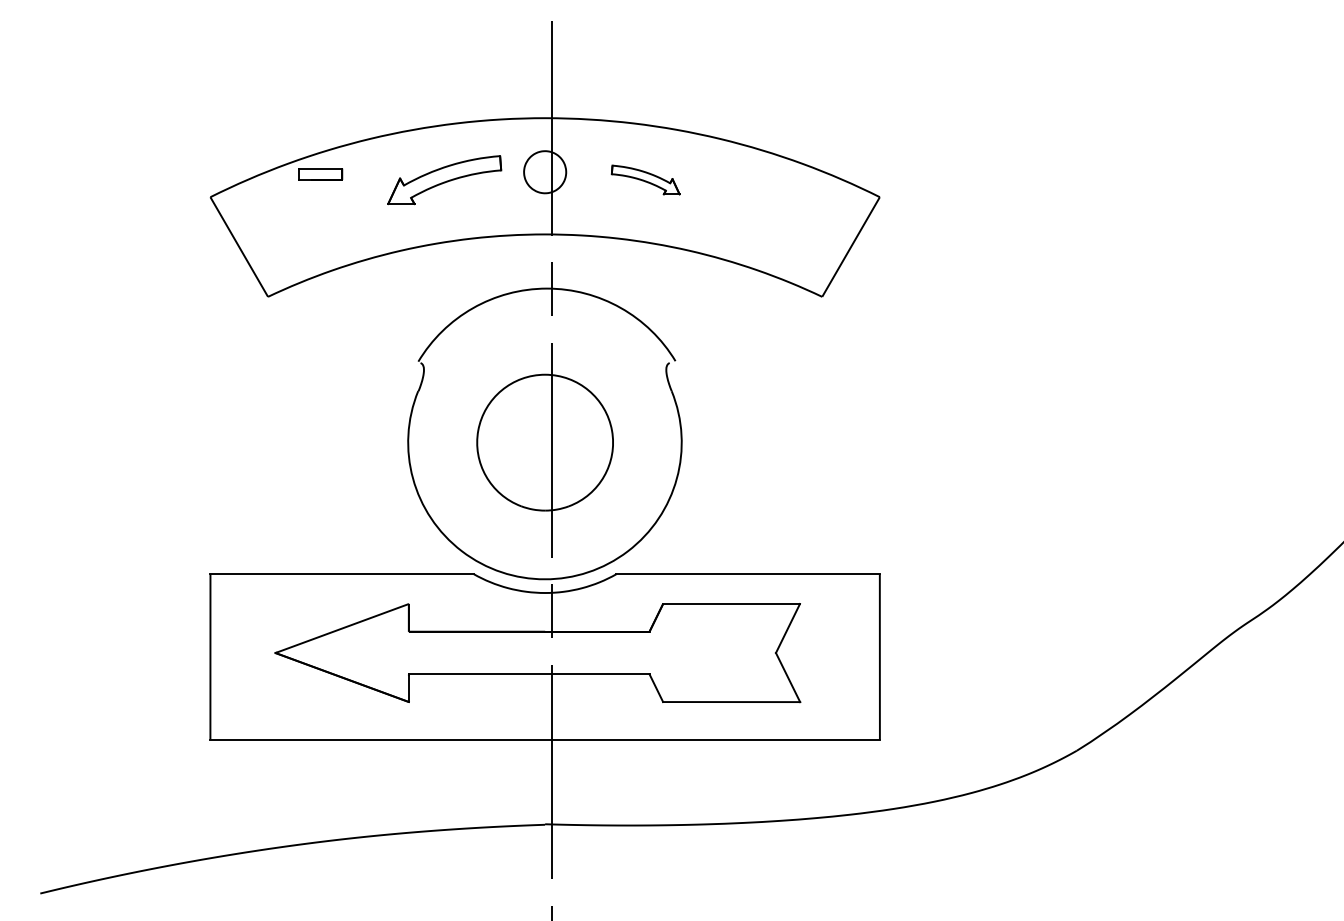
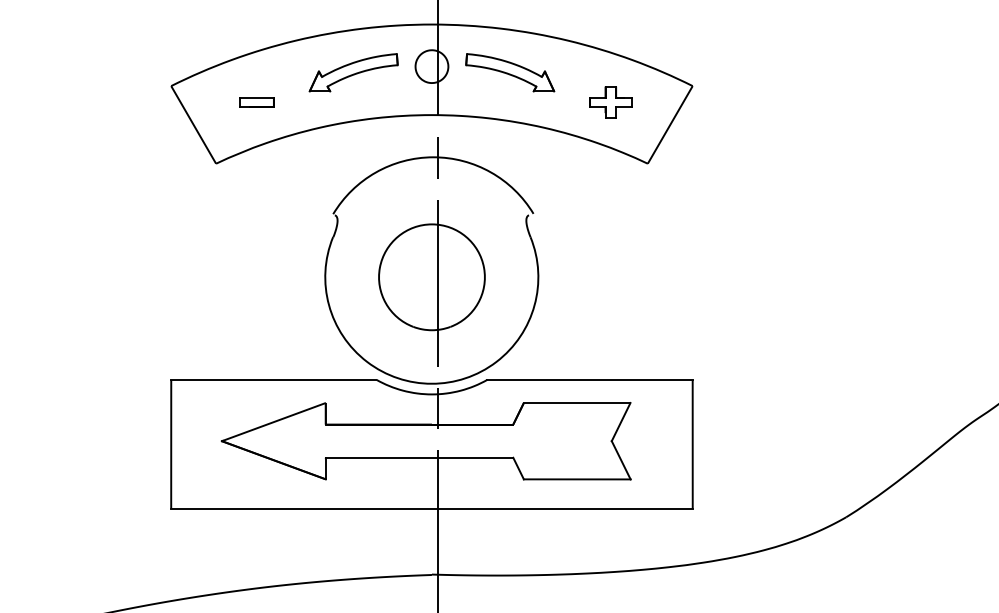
part: (320, 174) -> (256, 102), moved
part: (645, 179) -> (510, 72), size x1.67
part: (774, 218) -> (610, 102), added

